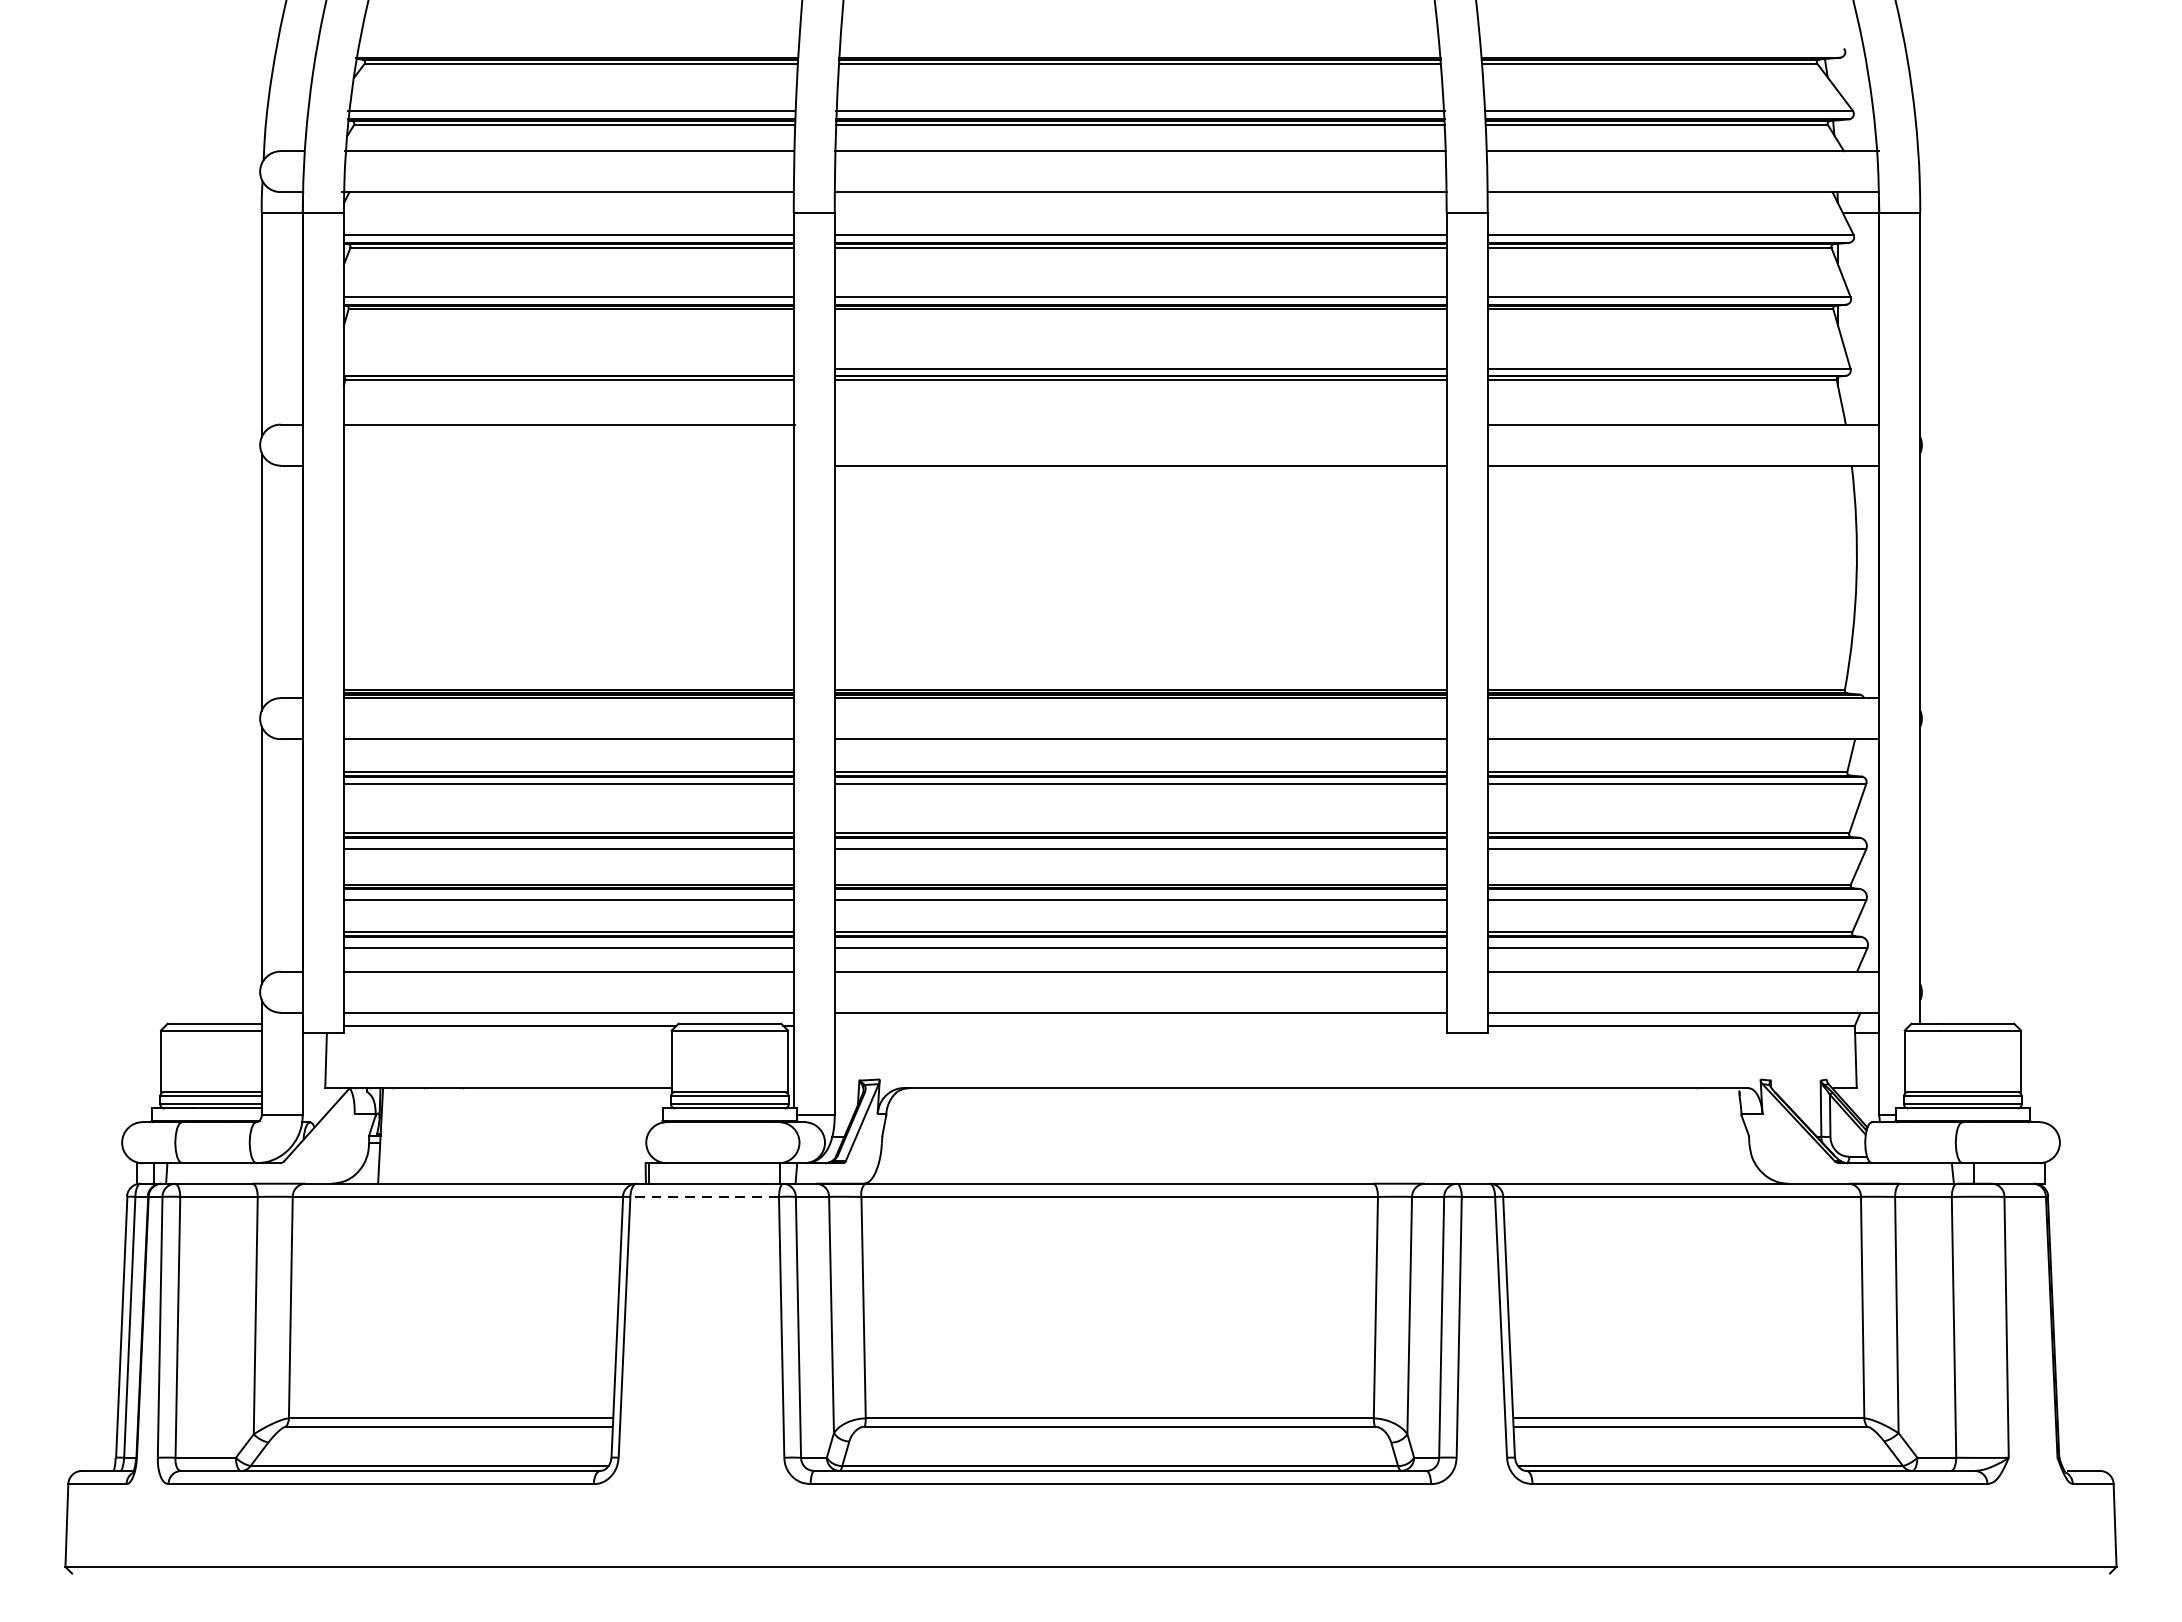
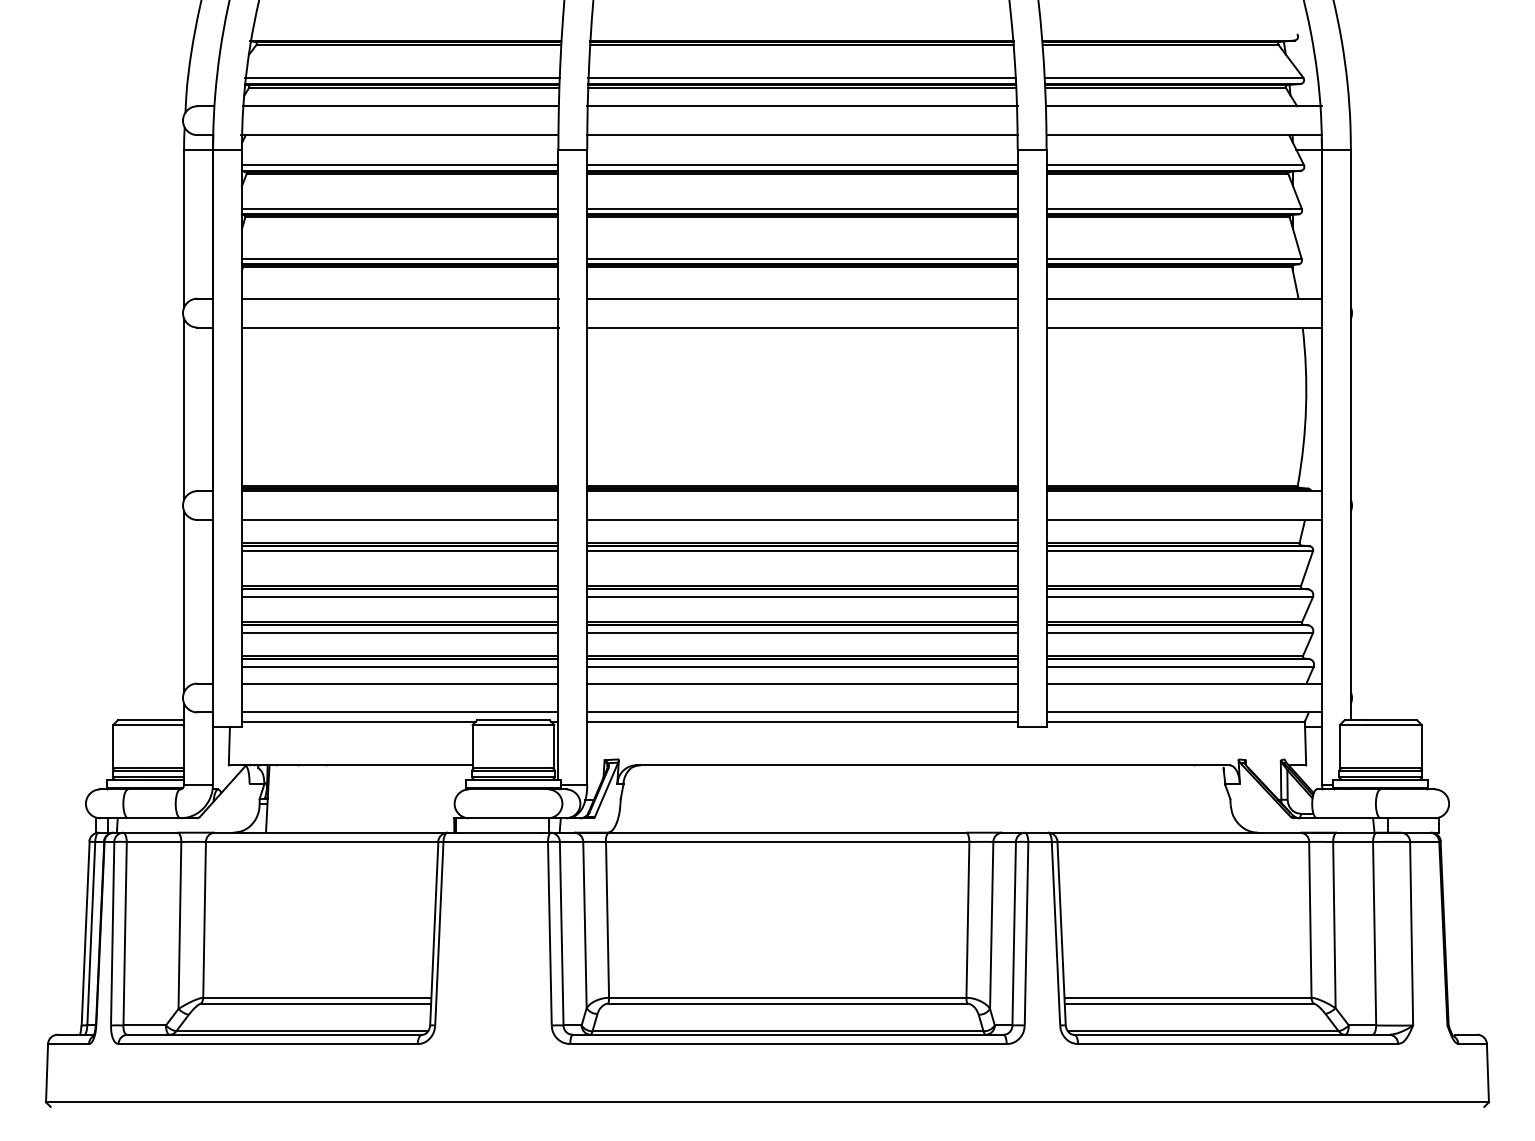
line: (567, 368) -> (399, 259), added
line: (1140, 424) -> (802, 298), added
line: (567, 465) -> (399, 327), added
line: (1140, 1025) -> (802, 721), added
line: (704, 1196) -> (495, 841), dashed -> solid

